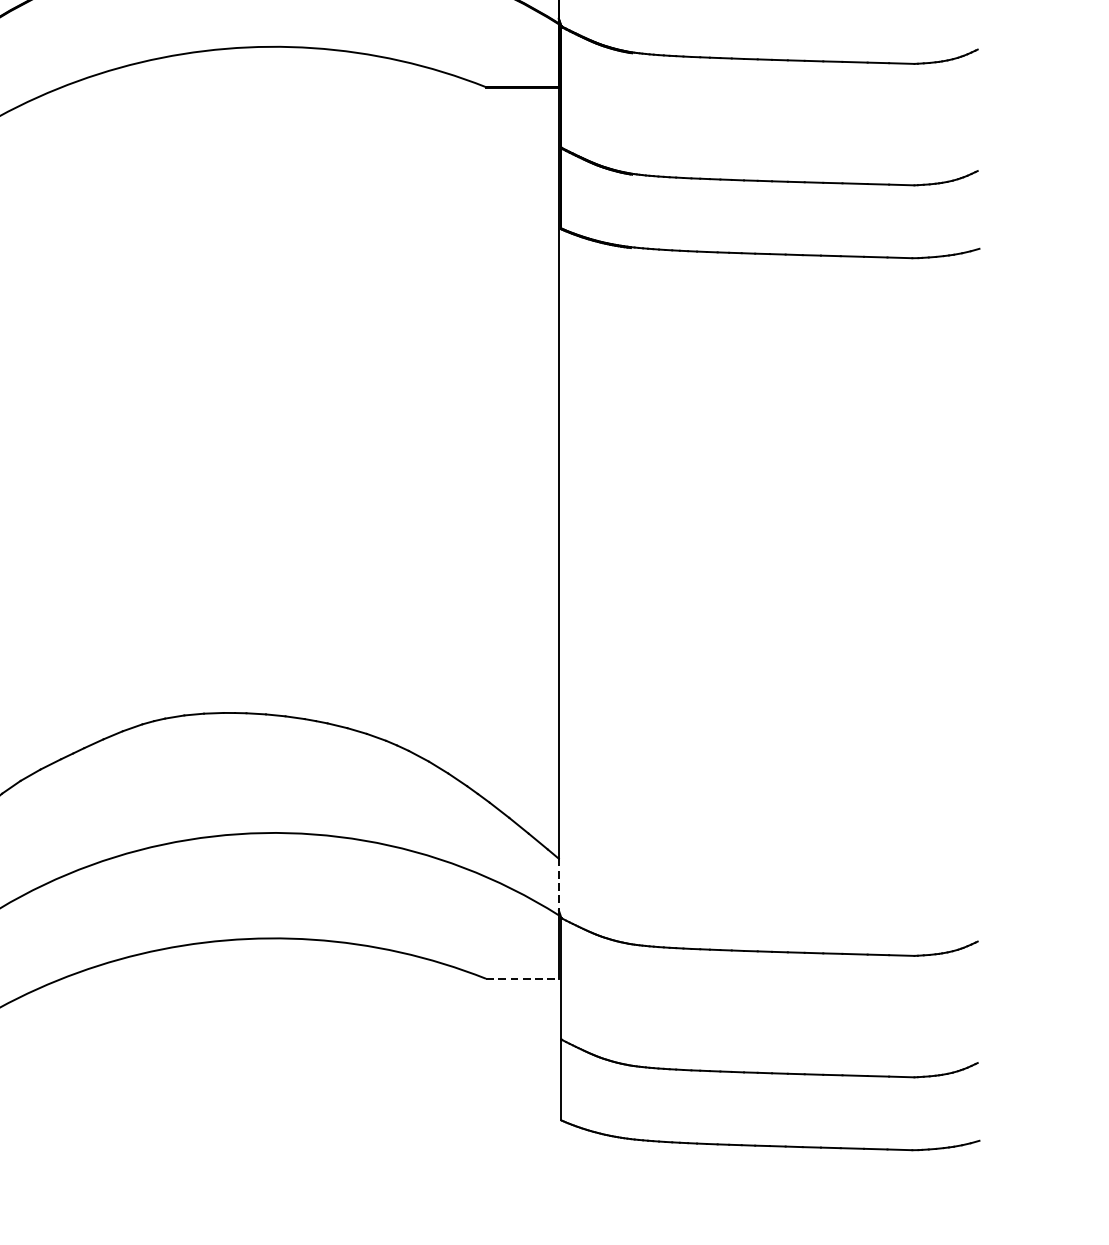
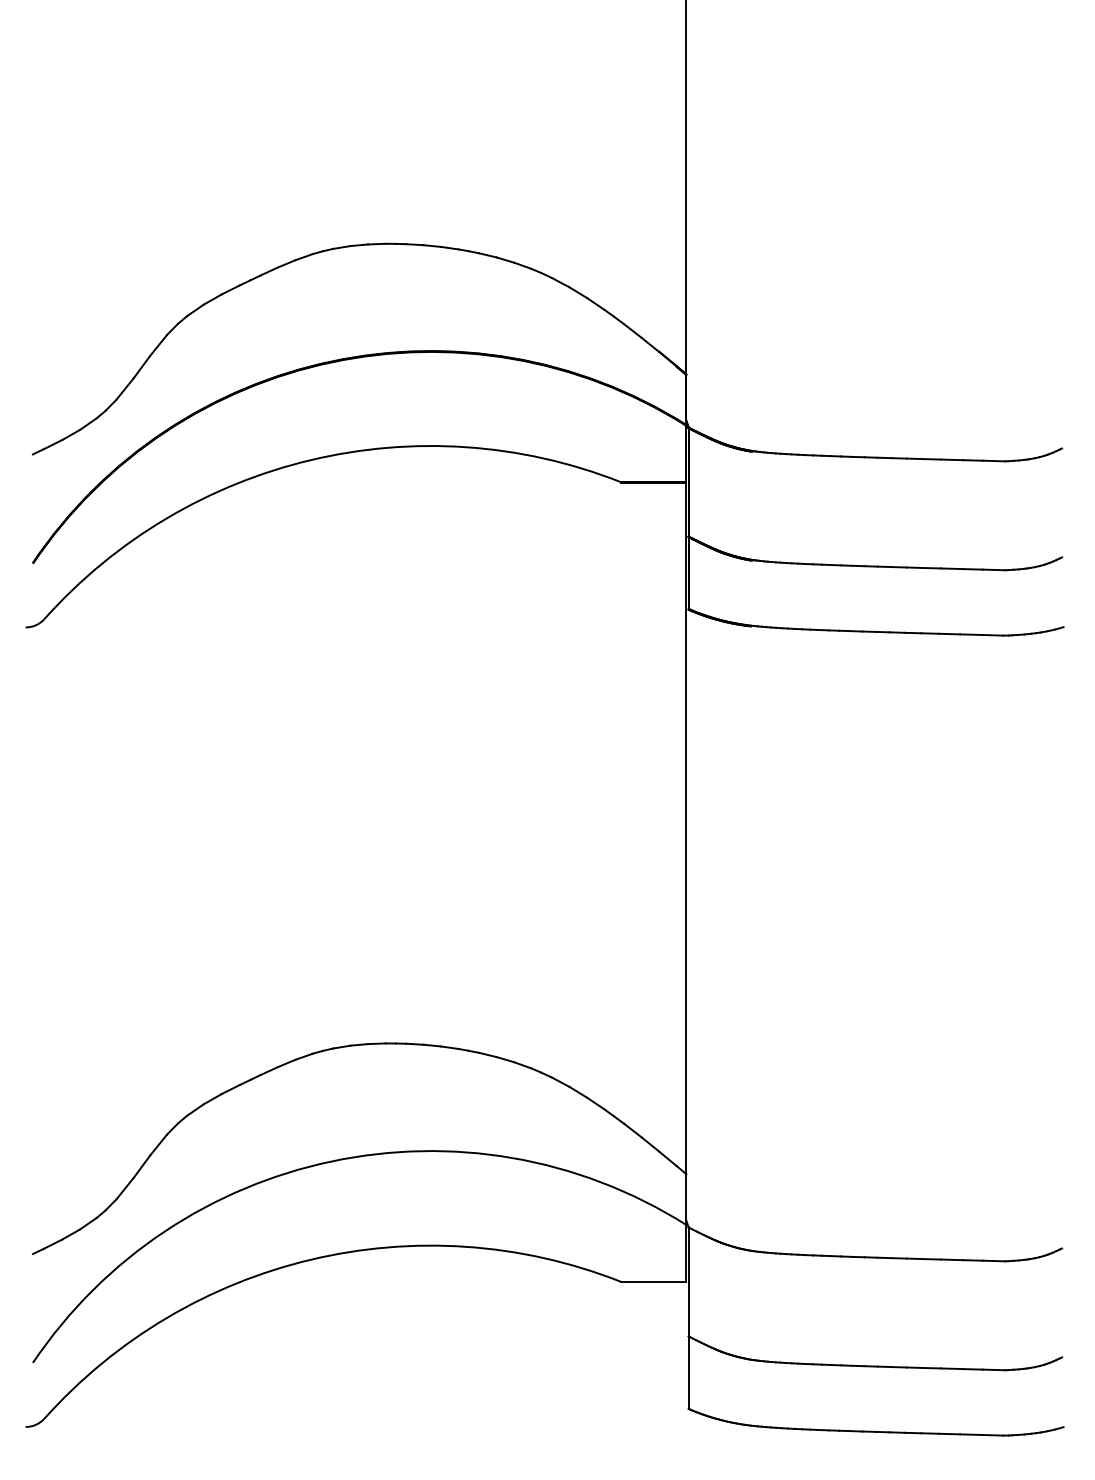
line: (559, 886) -> (686, 1199), dashed -> solid
line: (522, 978) -> (653, 1281), dashed -> solid

